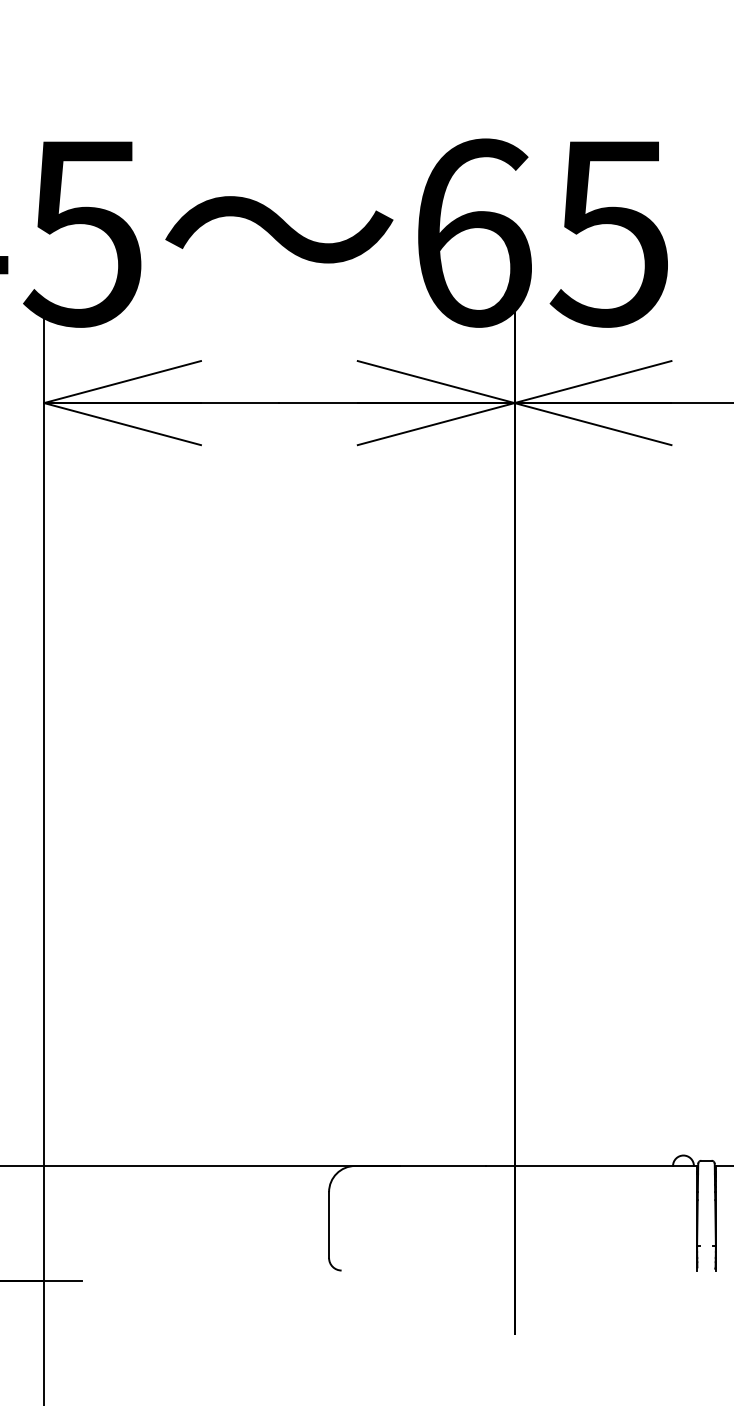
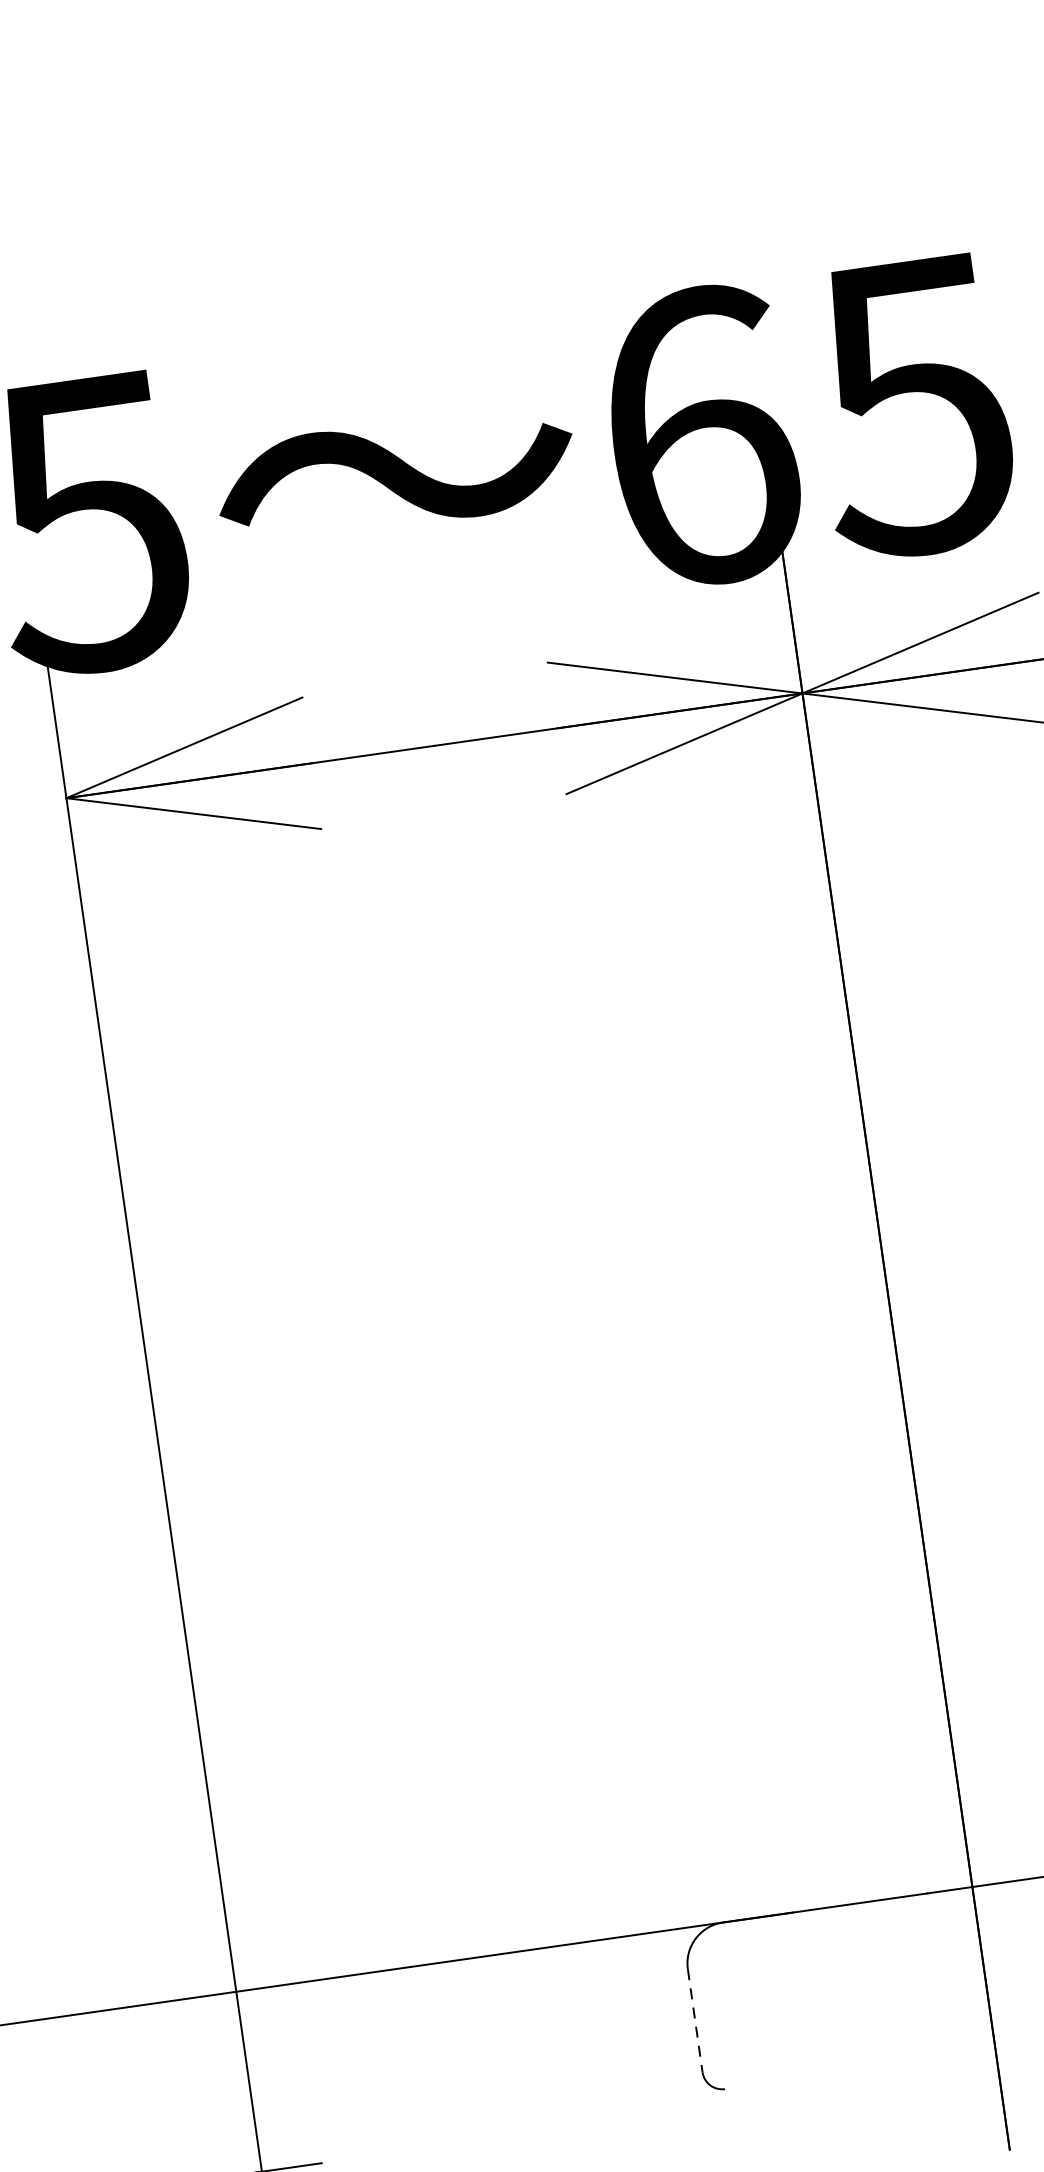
line: (329, 1225) -> (695, 2021), solid -> dashed

